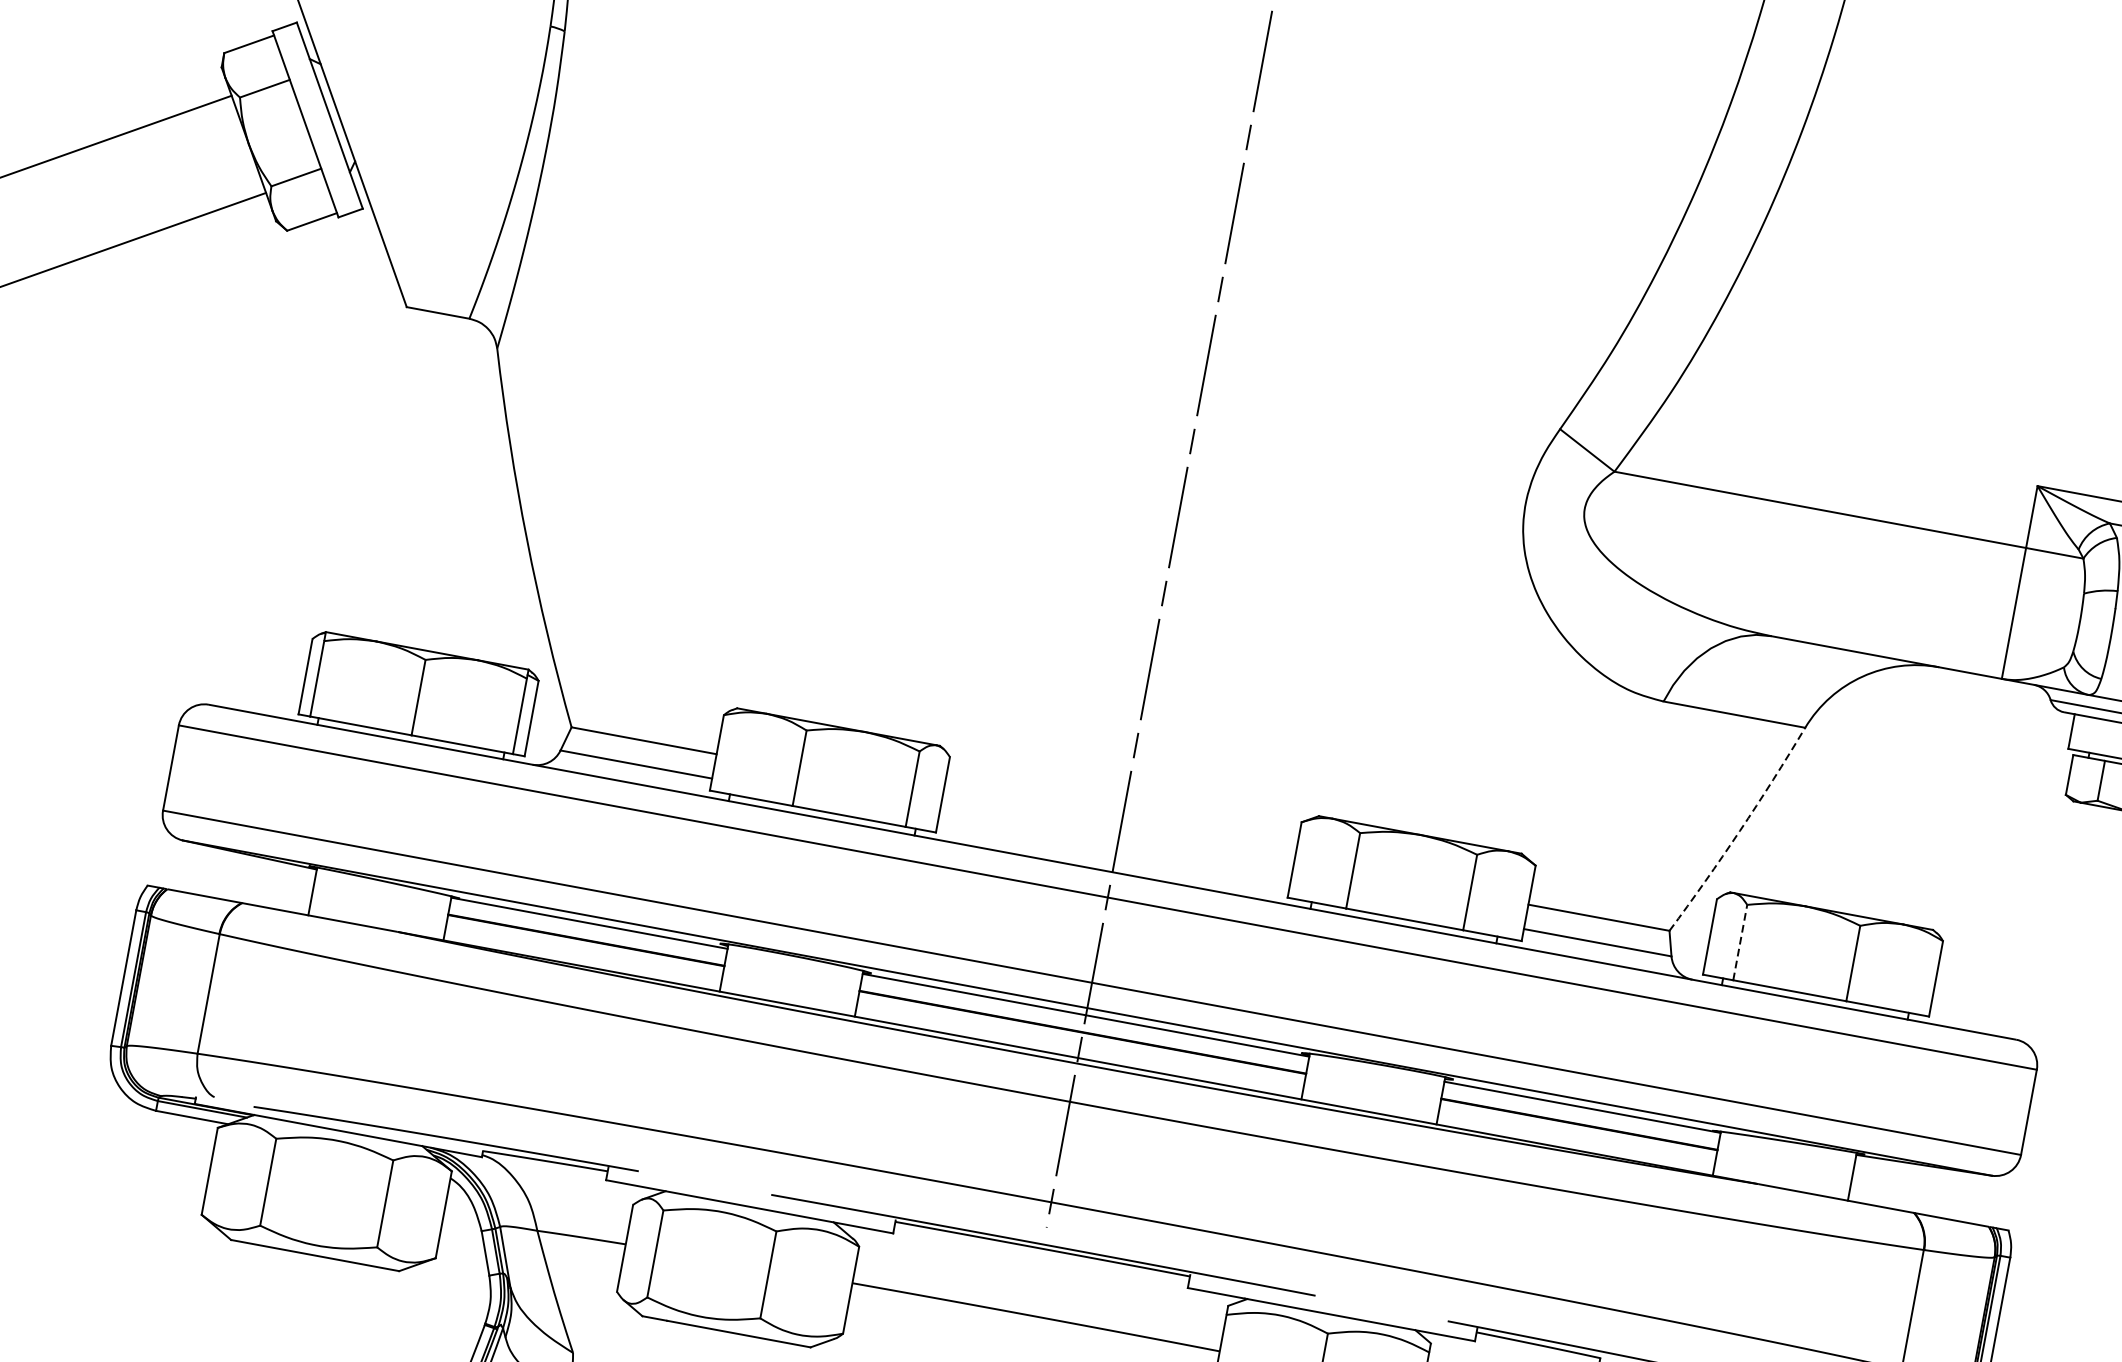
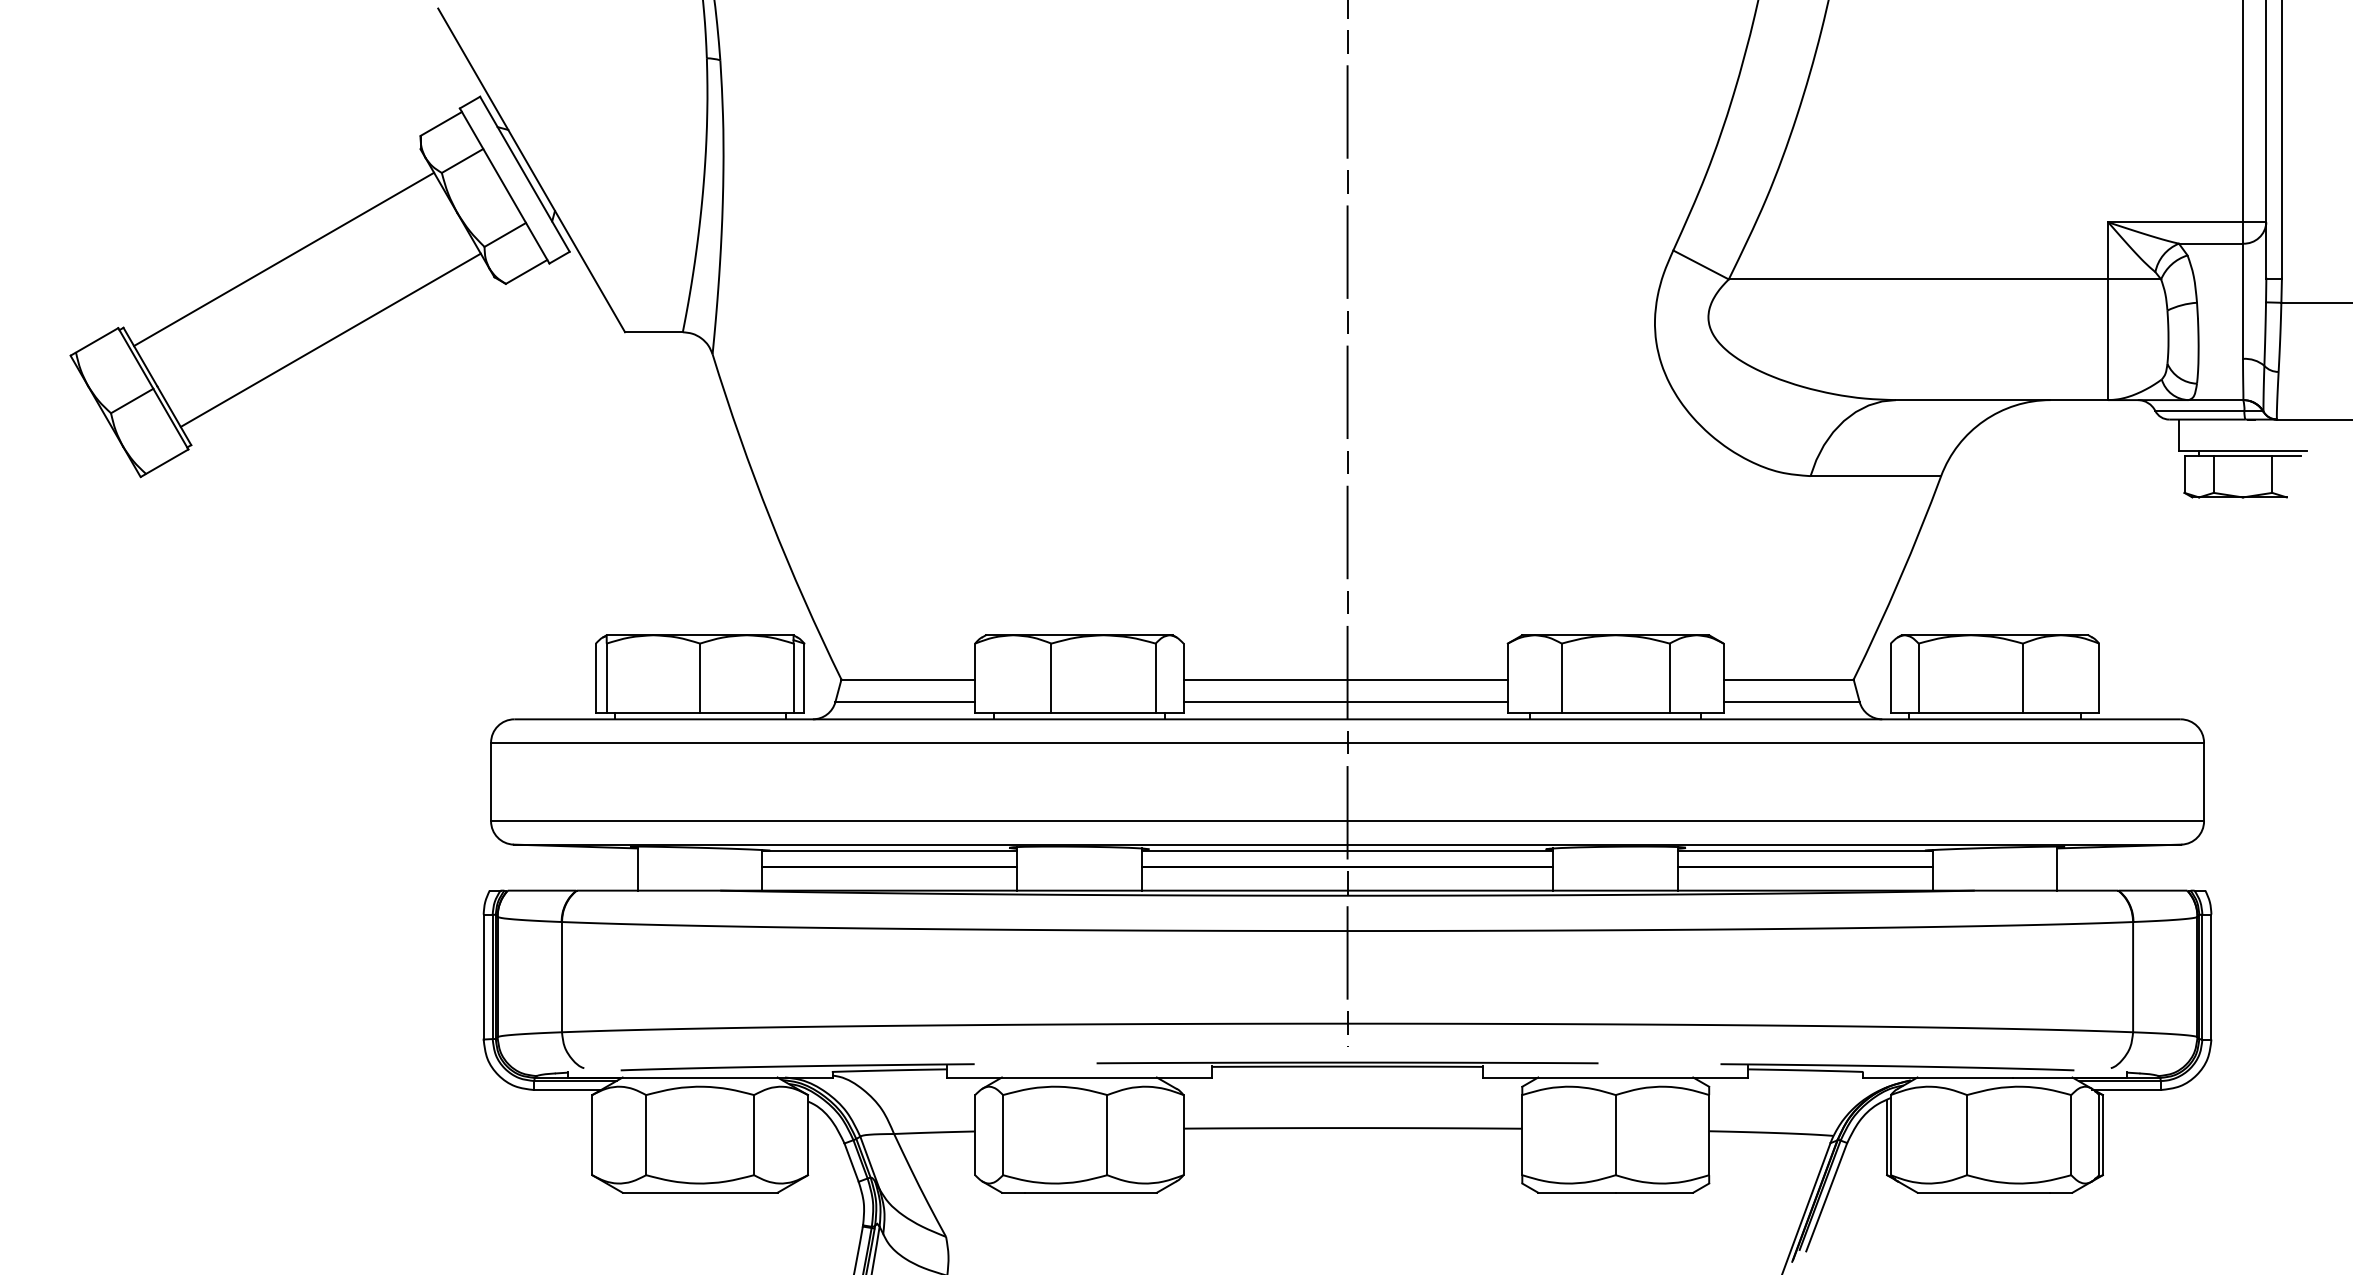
line: (1118, 828) -> (1345, 679), added
arc: (1739, 830) -> (1899, 578), dashed -> solid
line: (1113, 853) -> (1345, 702), added
line: (1740, 942) -> (1918, 678), dashed -> solid

